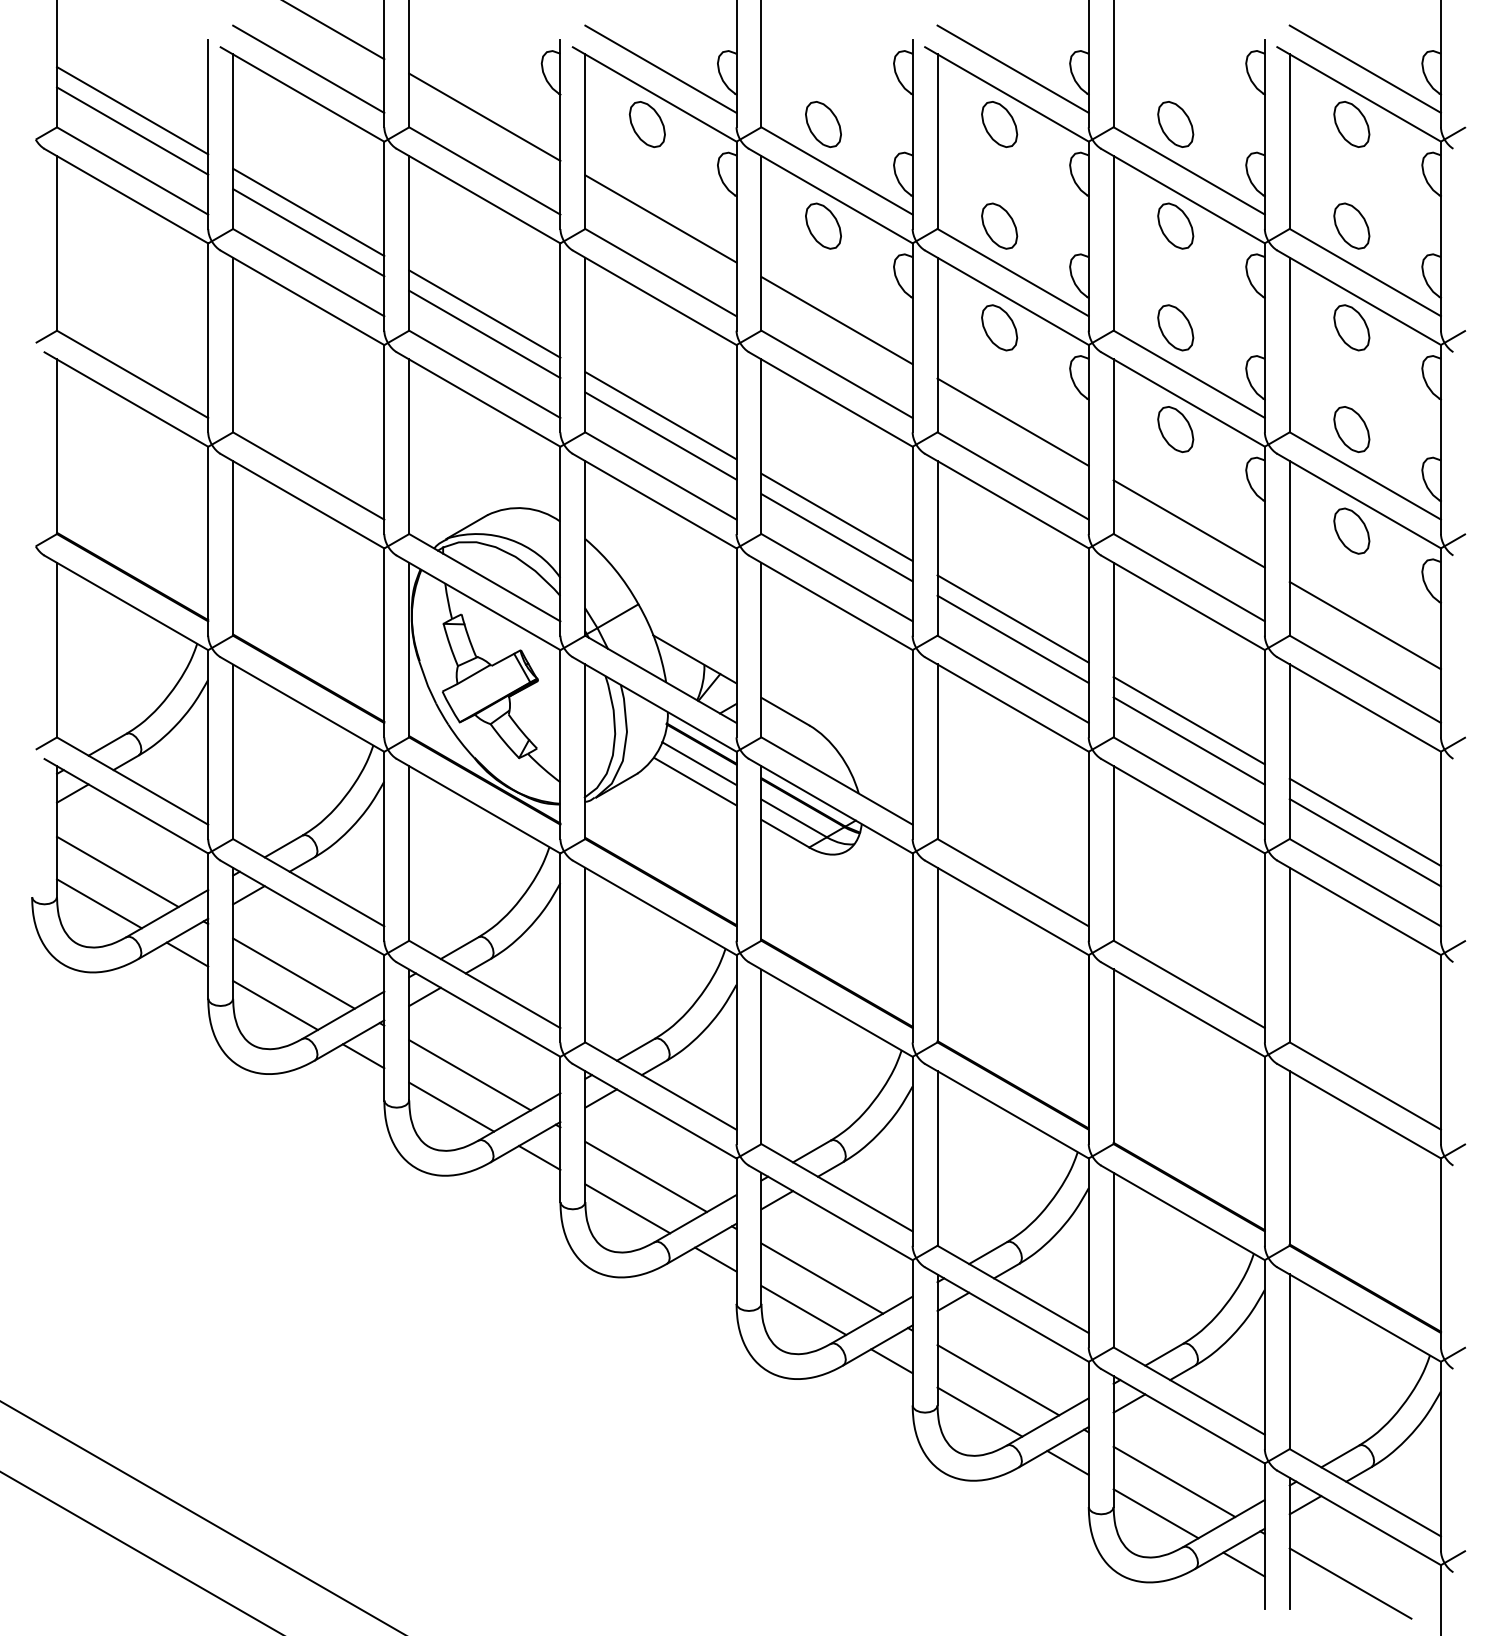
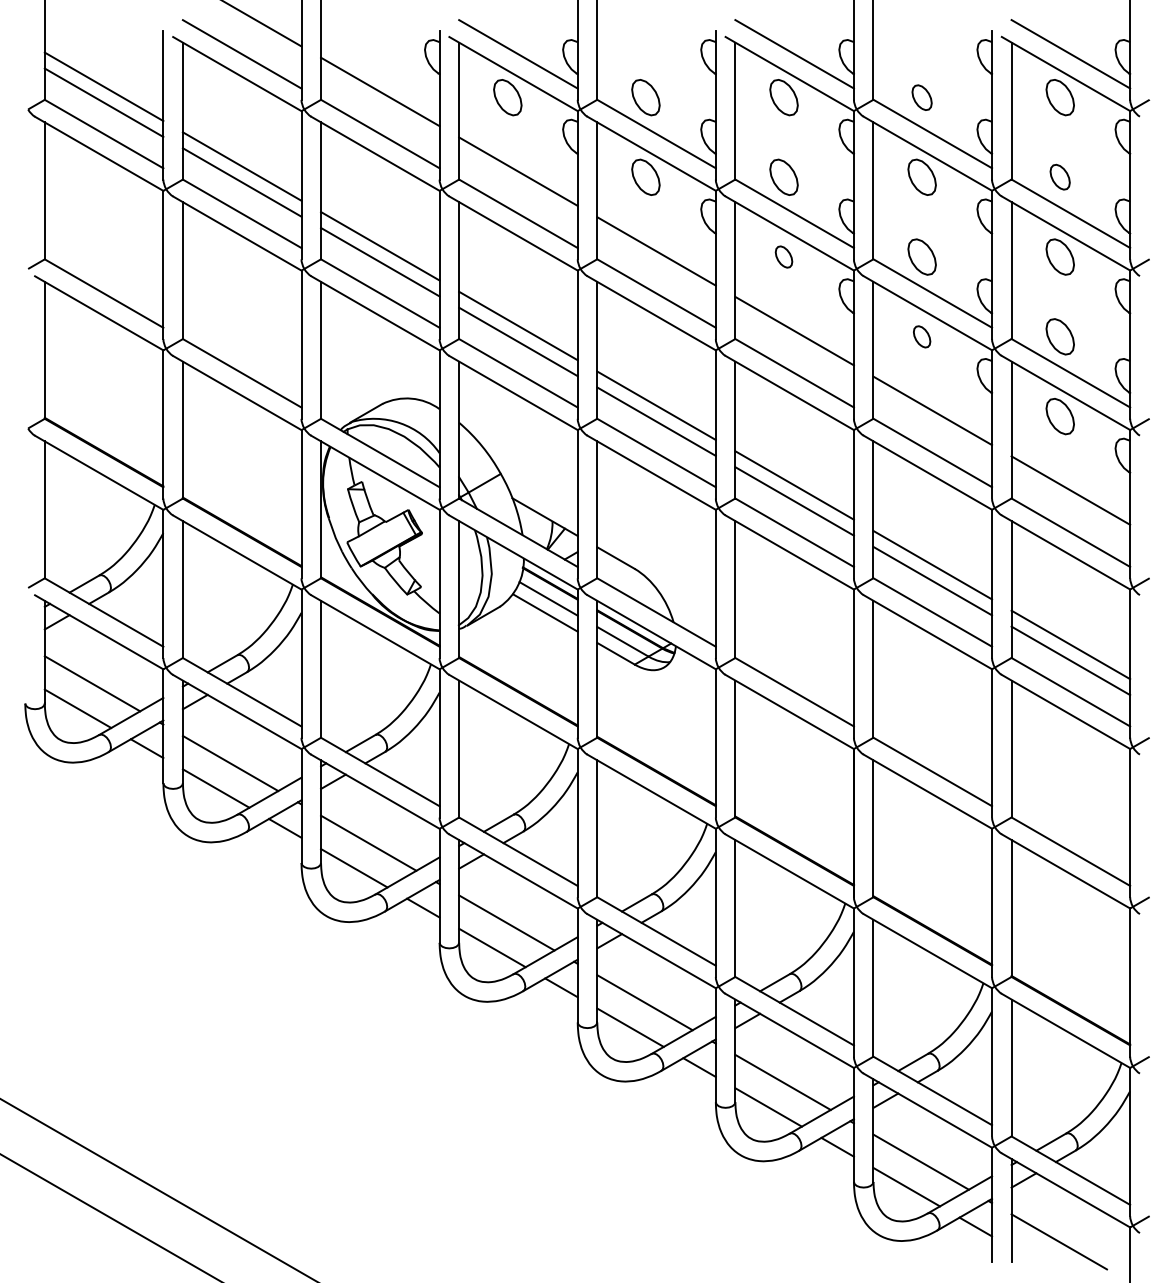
part: (1174, 124) -> (921, 97), size x0.7
part: (1350, 225) -> (1059, 176), size x0.7
part: (998, 327) -> (783, 256), size x0.6
part: (1174, 429) -> (921, 336), size x0.6

